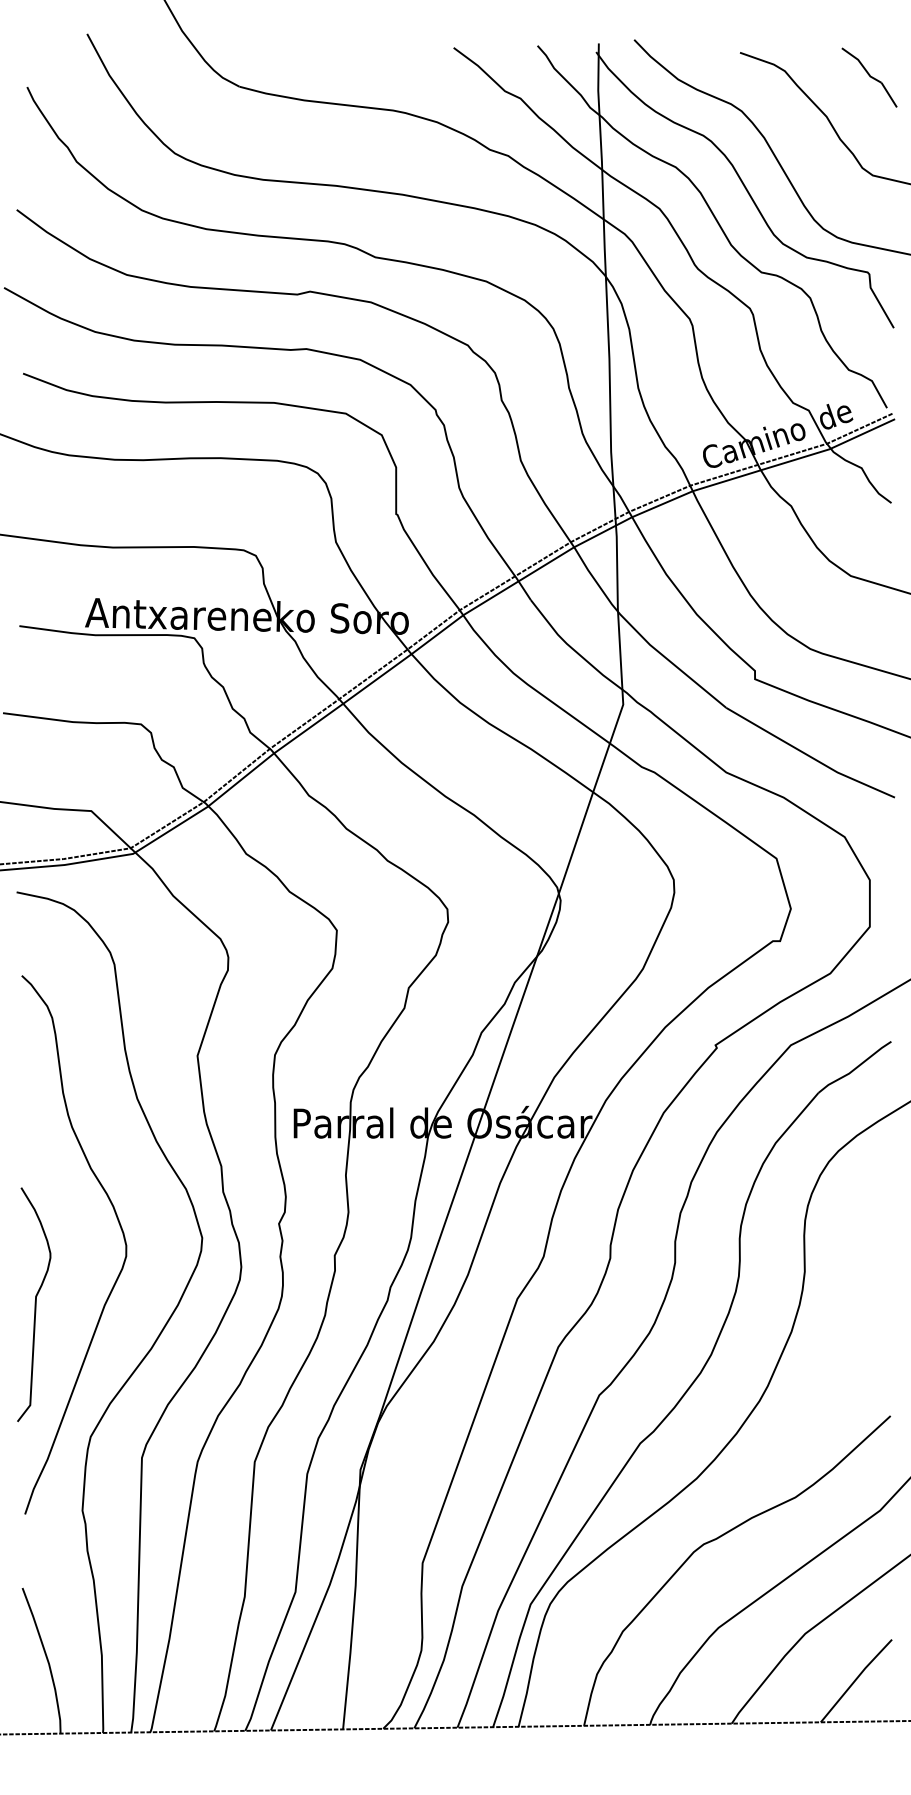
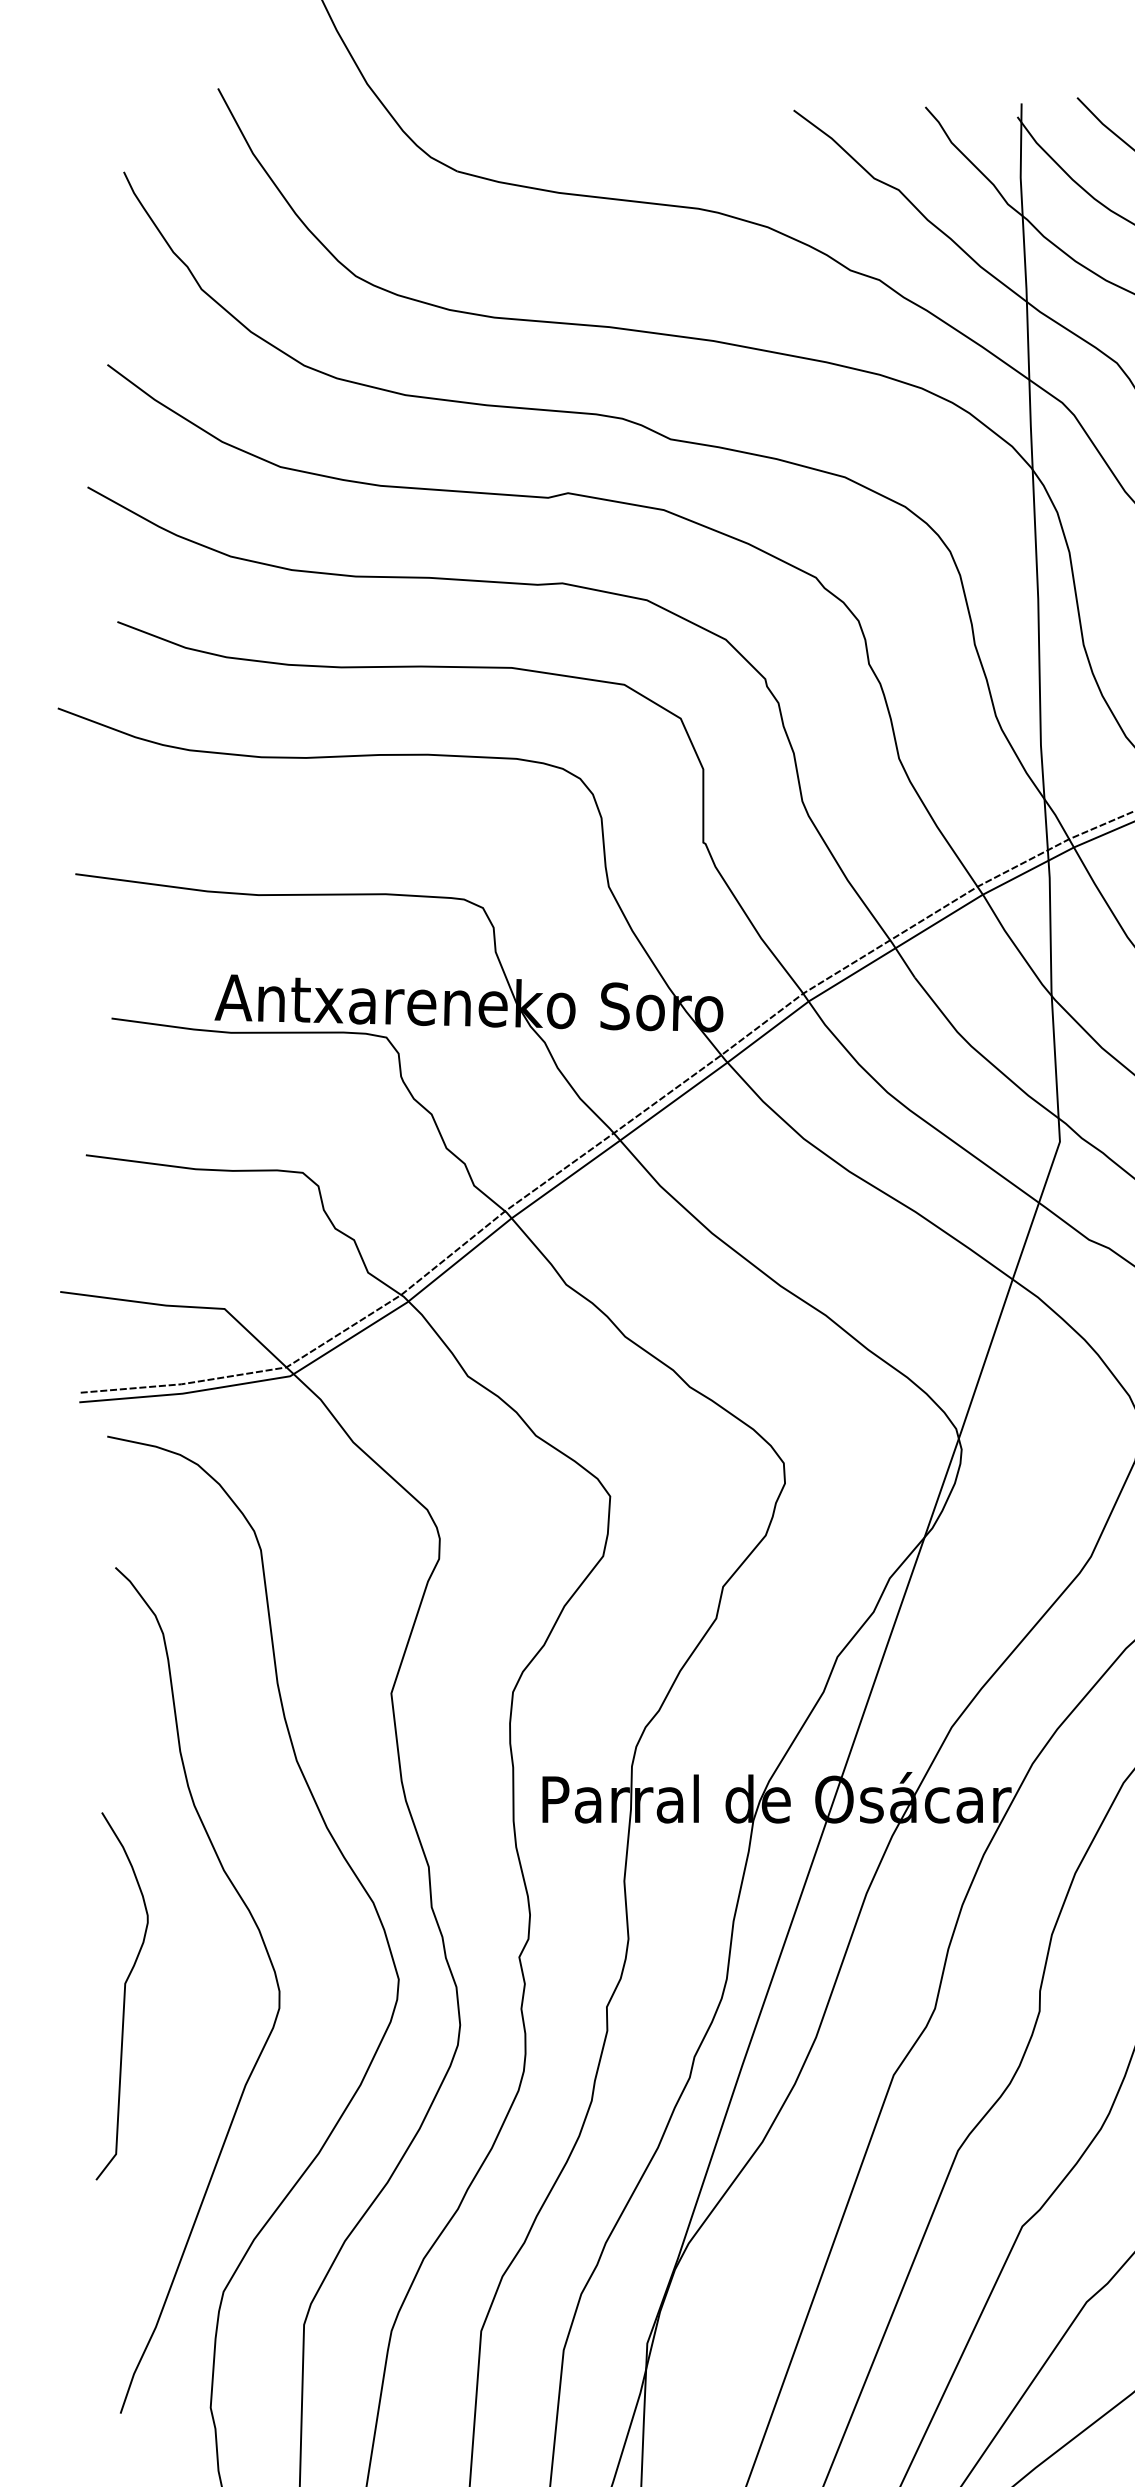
curve: (34, 1304) -> (122, 1995), moved

